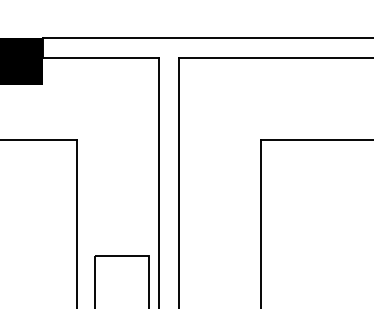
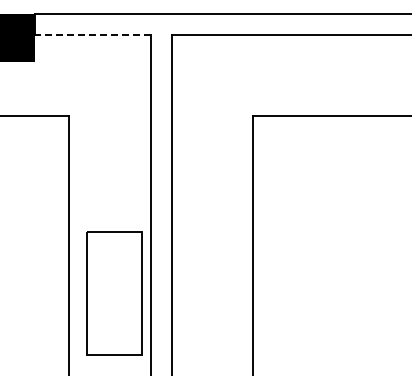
line: (101, 58) -> (93, 34), solid -> dashed

